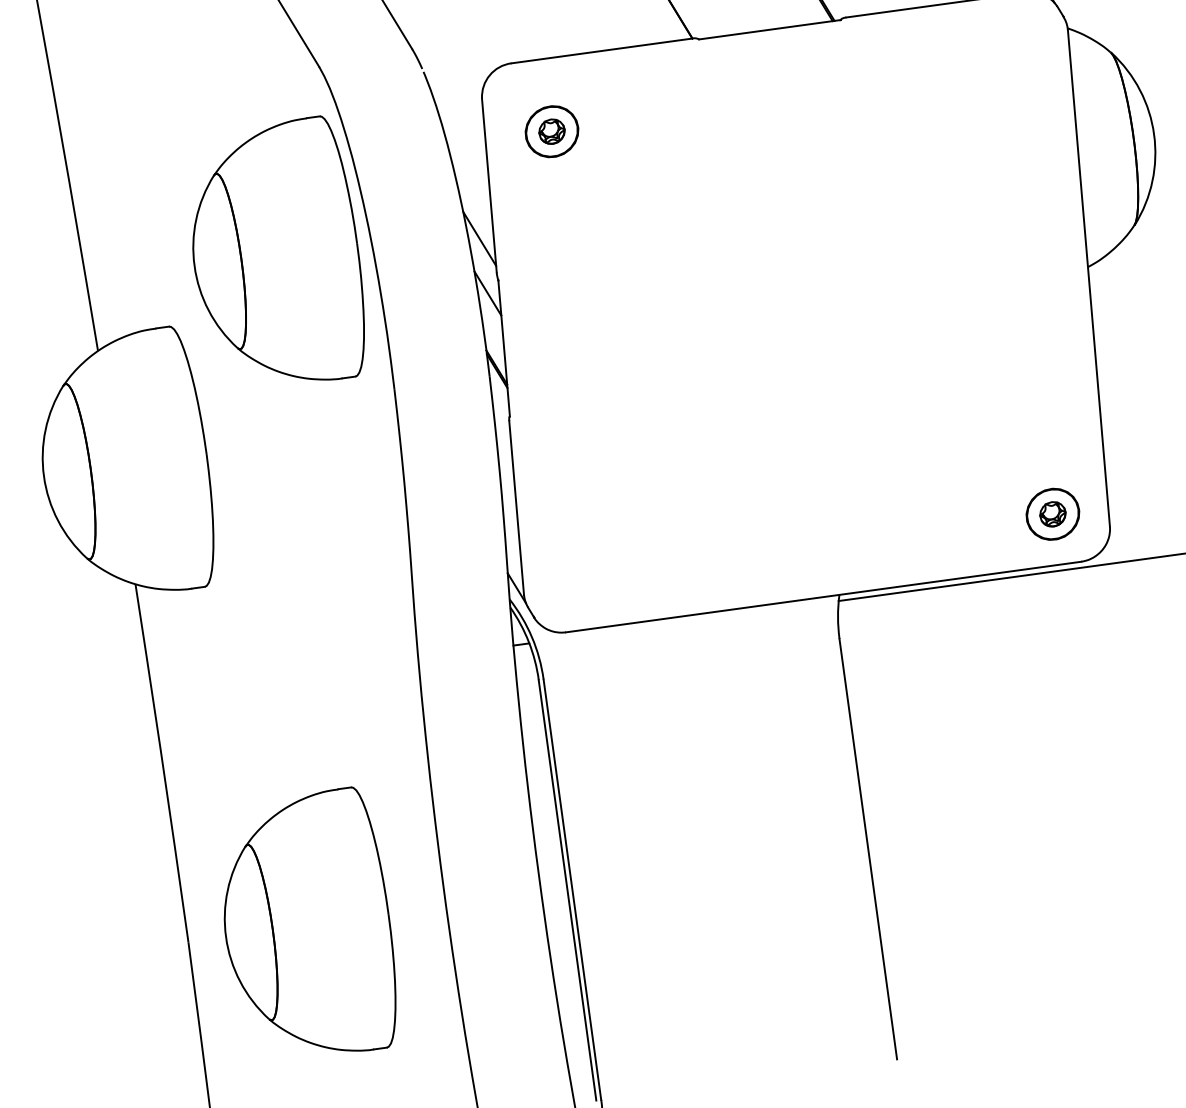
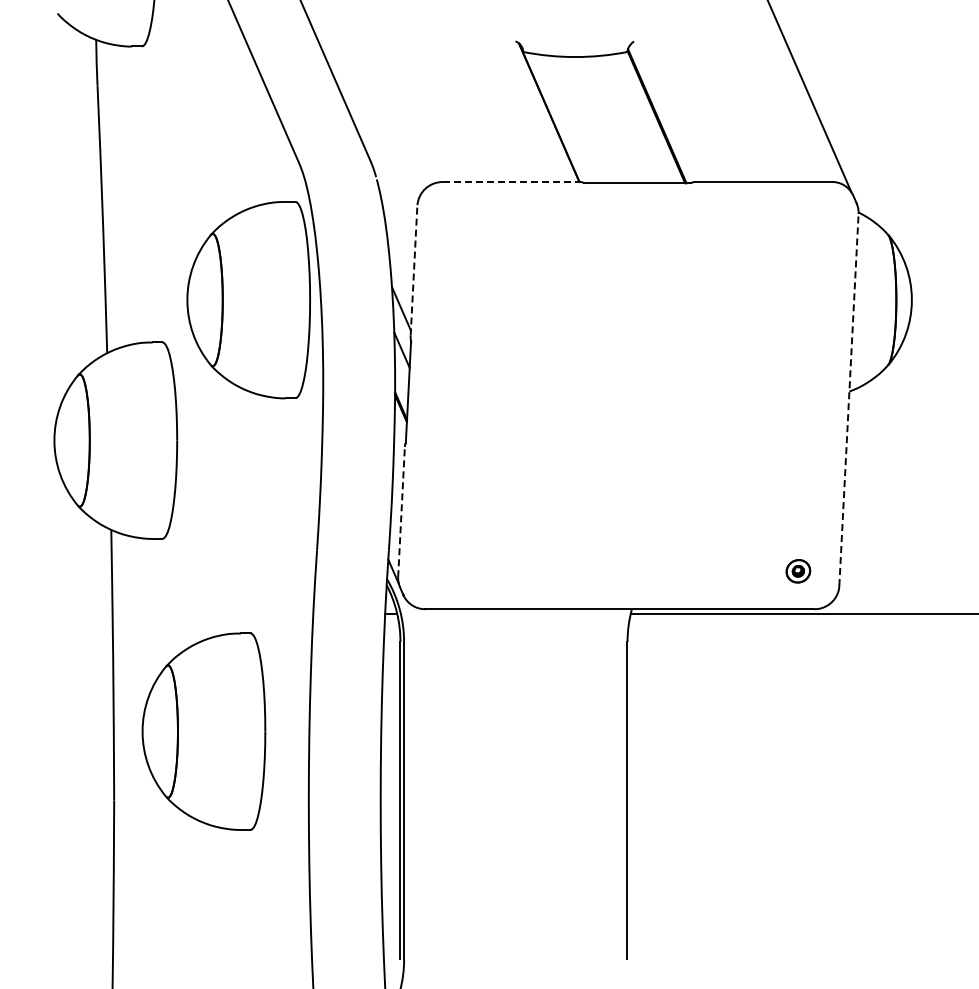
line: (602, 51) -> (511, 182), solid -> dashed
part: (551, 131) -> (465, 236), removed
line: (489, 184) -> (414, 269), solid -> dashed
line: (1088, 277) -> (848, 399), solid -> dashed
line: (516, 507) -> (401, 511), solid -> dashed
part: (1053, 514) -> (798, 571), size x0.6
part: (306, 925) -> (203, 731), moved

